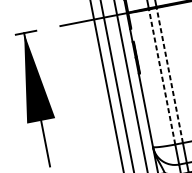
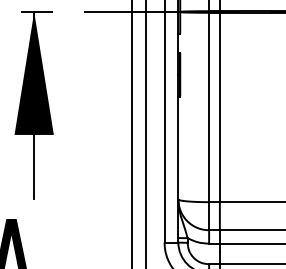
line: (169, 75) -> (219, 107), dashed -> solid
line: (162, 76) -> (209, 107), dashed -> solid

